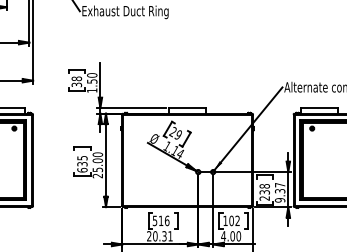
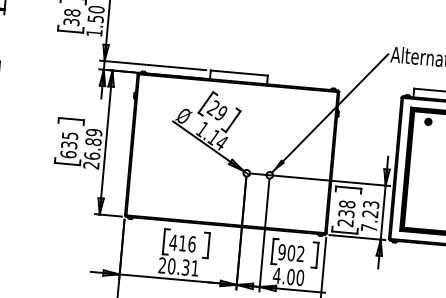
text: (97, 162) -> (92, 144), 25.00 -> 26.89
text: (279, 192) -> (369, 215), 9.37 -> 7.23
text: (154, 220) -> (172, 241), 516 -> 416
text: (225, 220) -> (282, 251), 102 -> 902

